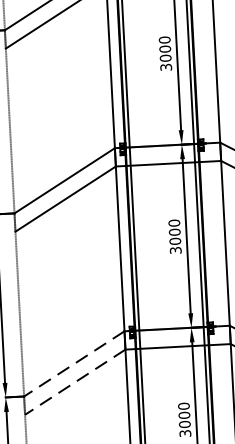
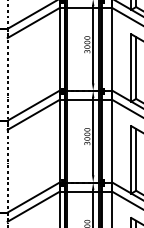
line: (74, 363) -> (33, 197), dashed -> solid
line: (74, 381) -> (33, 206), dashed -> solid

